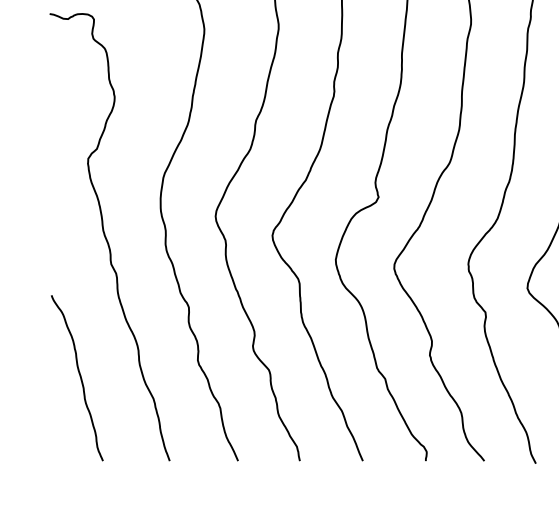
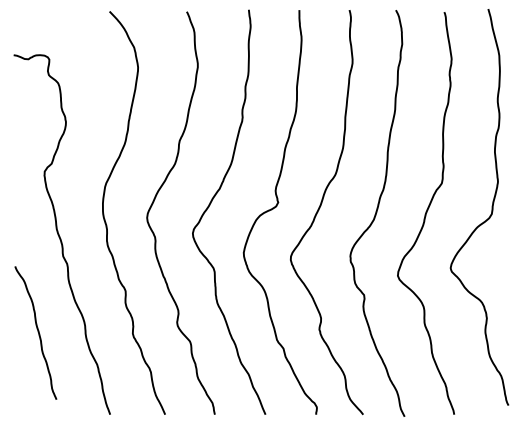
curve: (79, 377) -> (37, 332), moved

